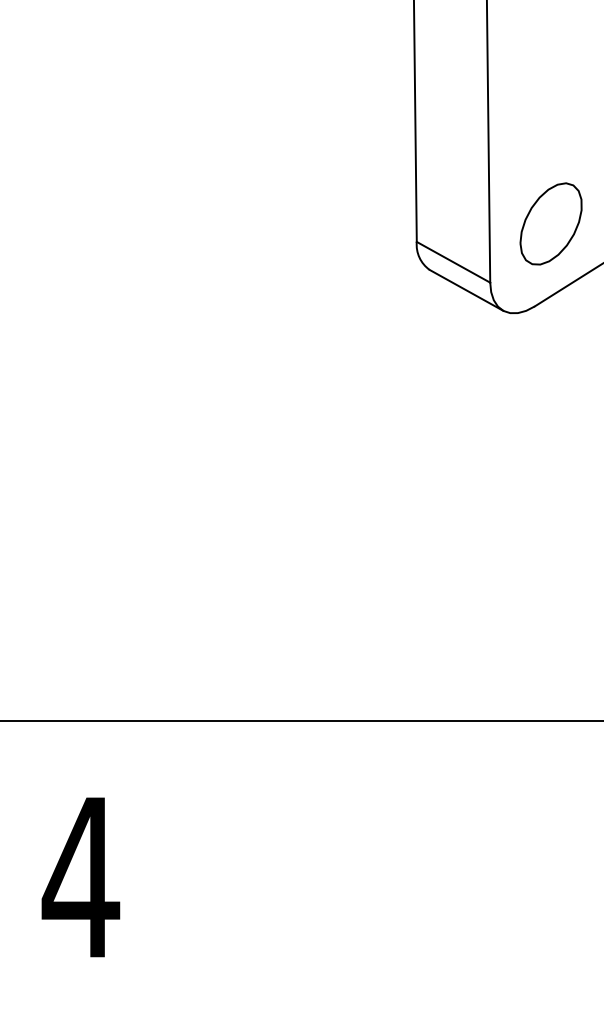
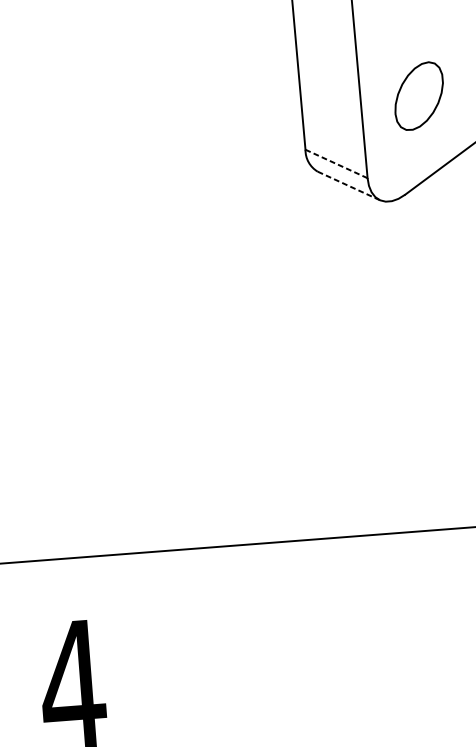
part: (550, 223) -> (418, 95), moved
line: (453, 262) -> (336, 164), solid -> dashed
line: (466, 290) -> (348, 186), solid -> dashed

